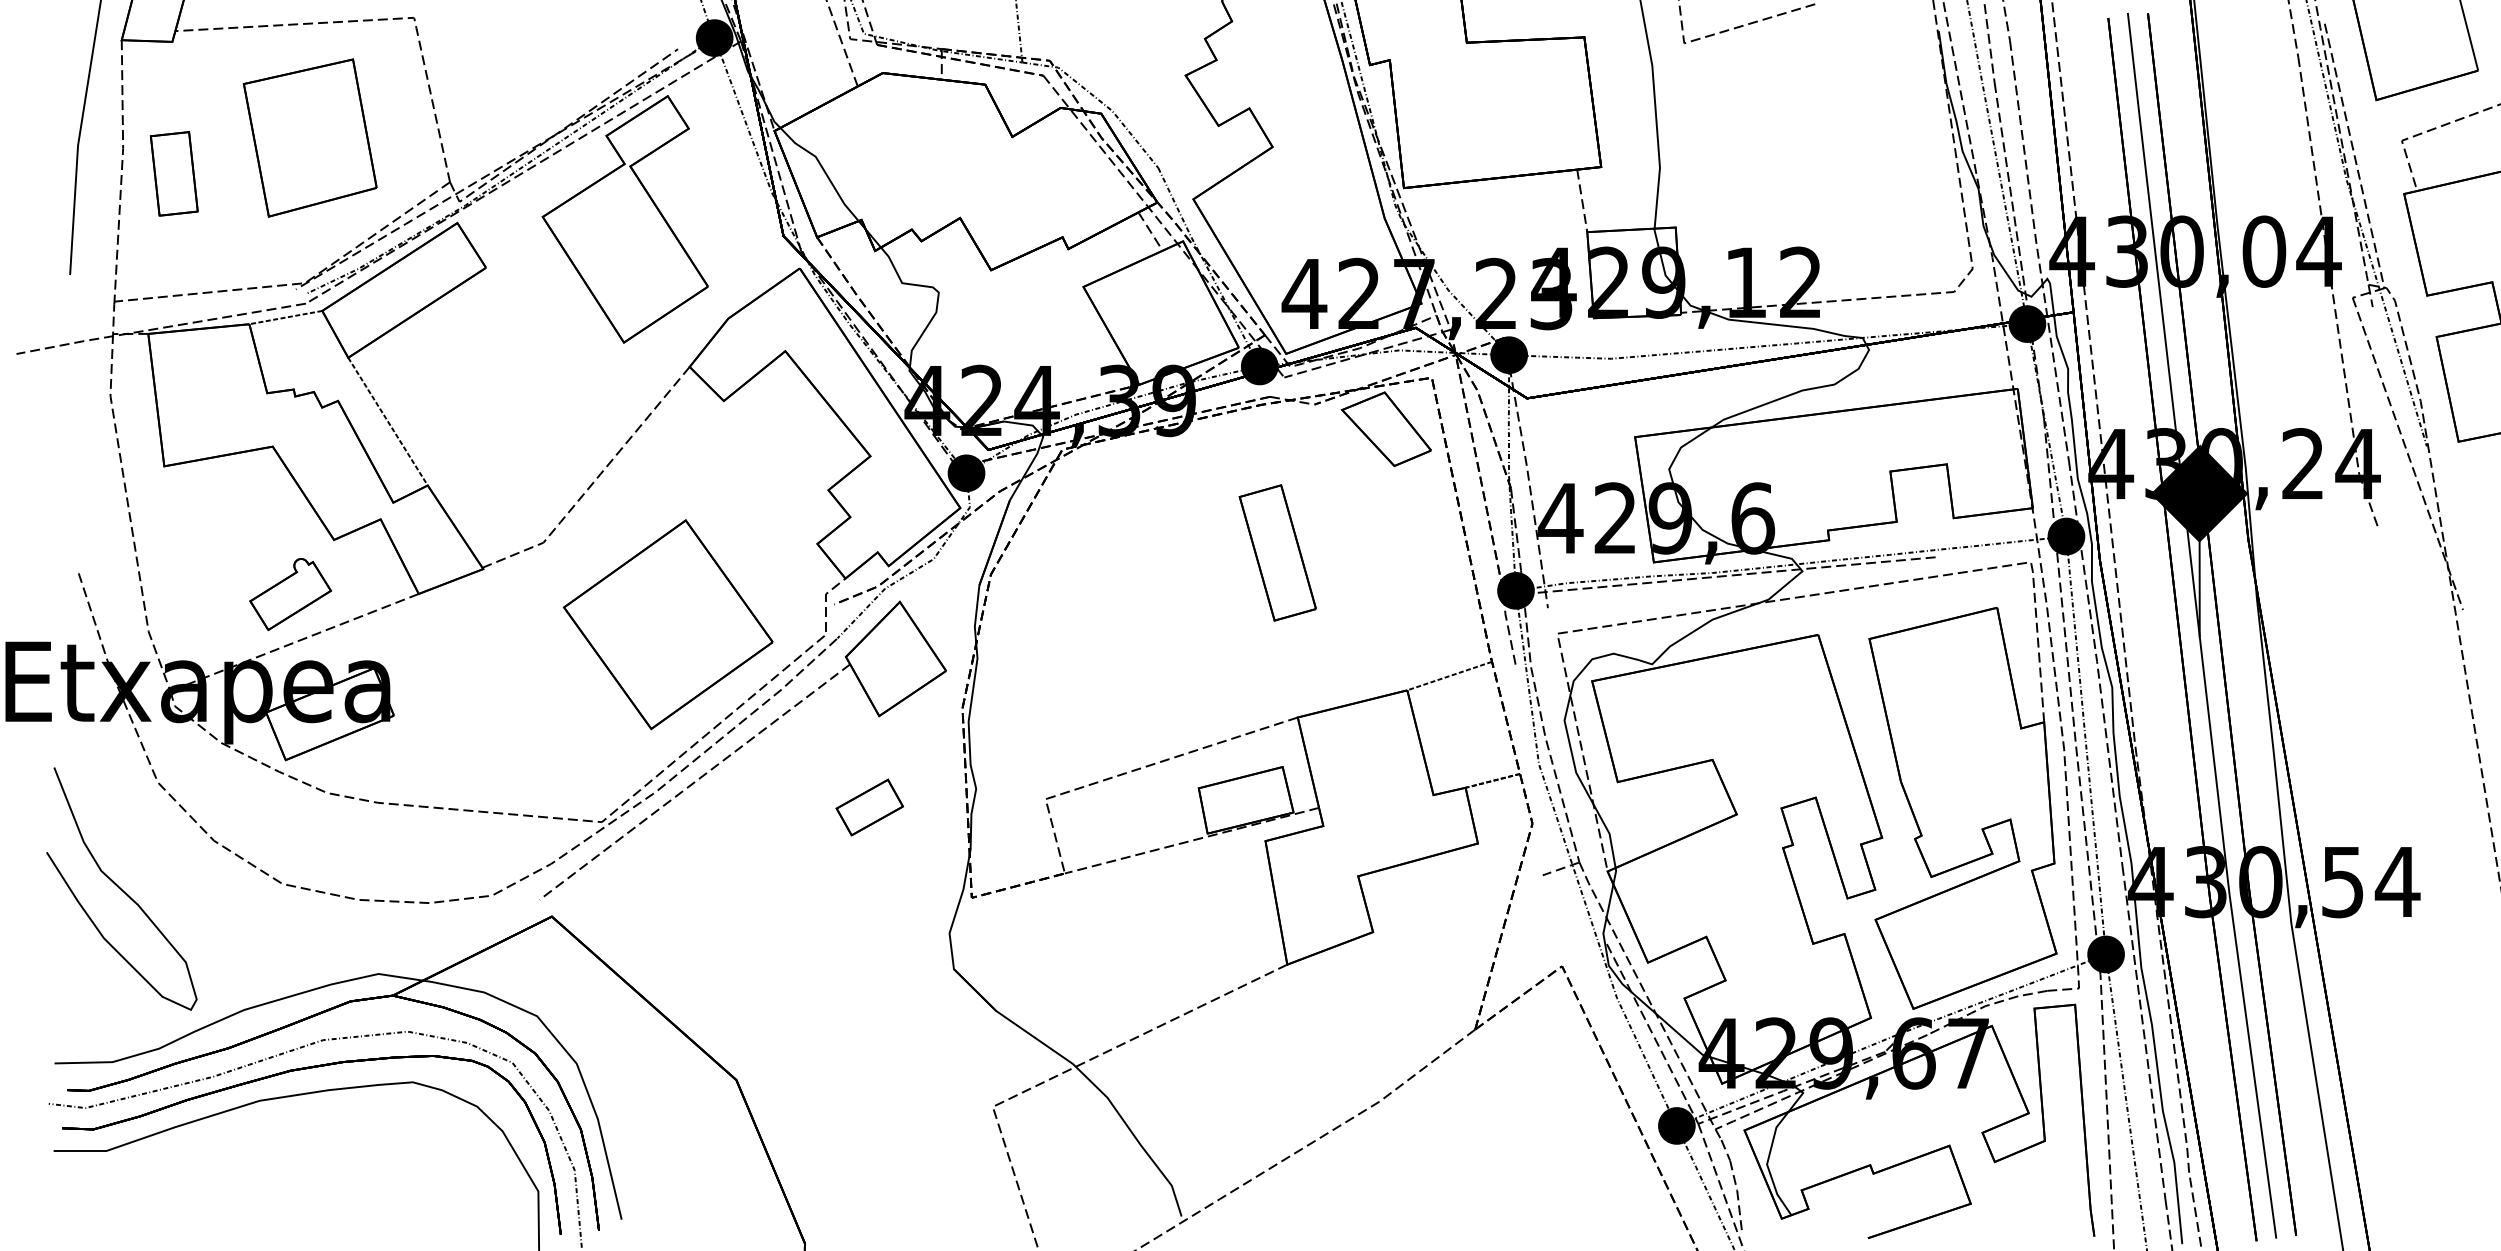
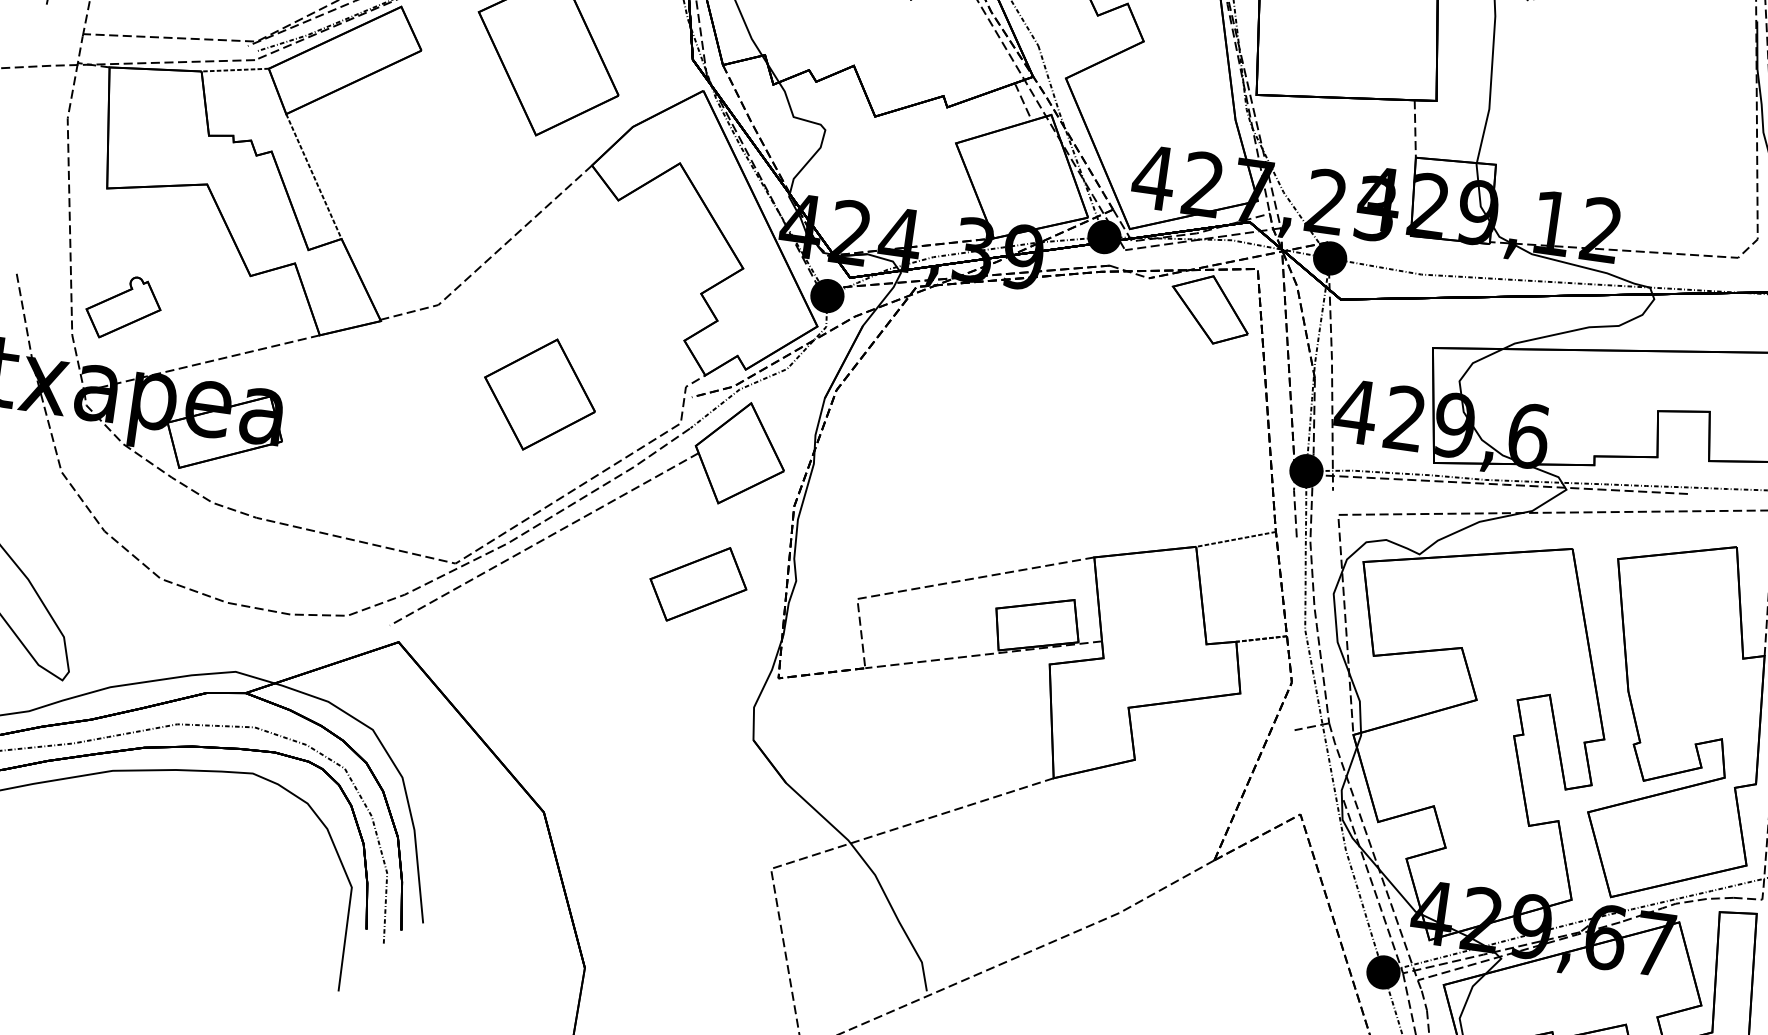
part: (1277, 552) -> (1096, 406), removed
part: (290, 594) -> (123, 308), moved
part: (667, 624) -> (539, 394), size x0.6
part: (869, 807) -> (697, 584), size x1.6

